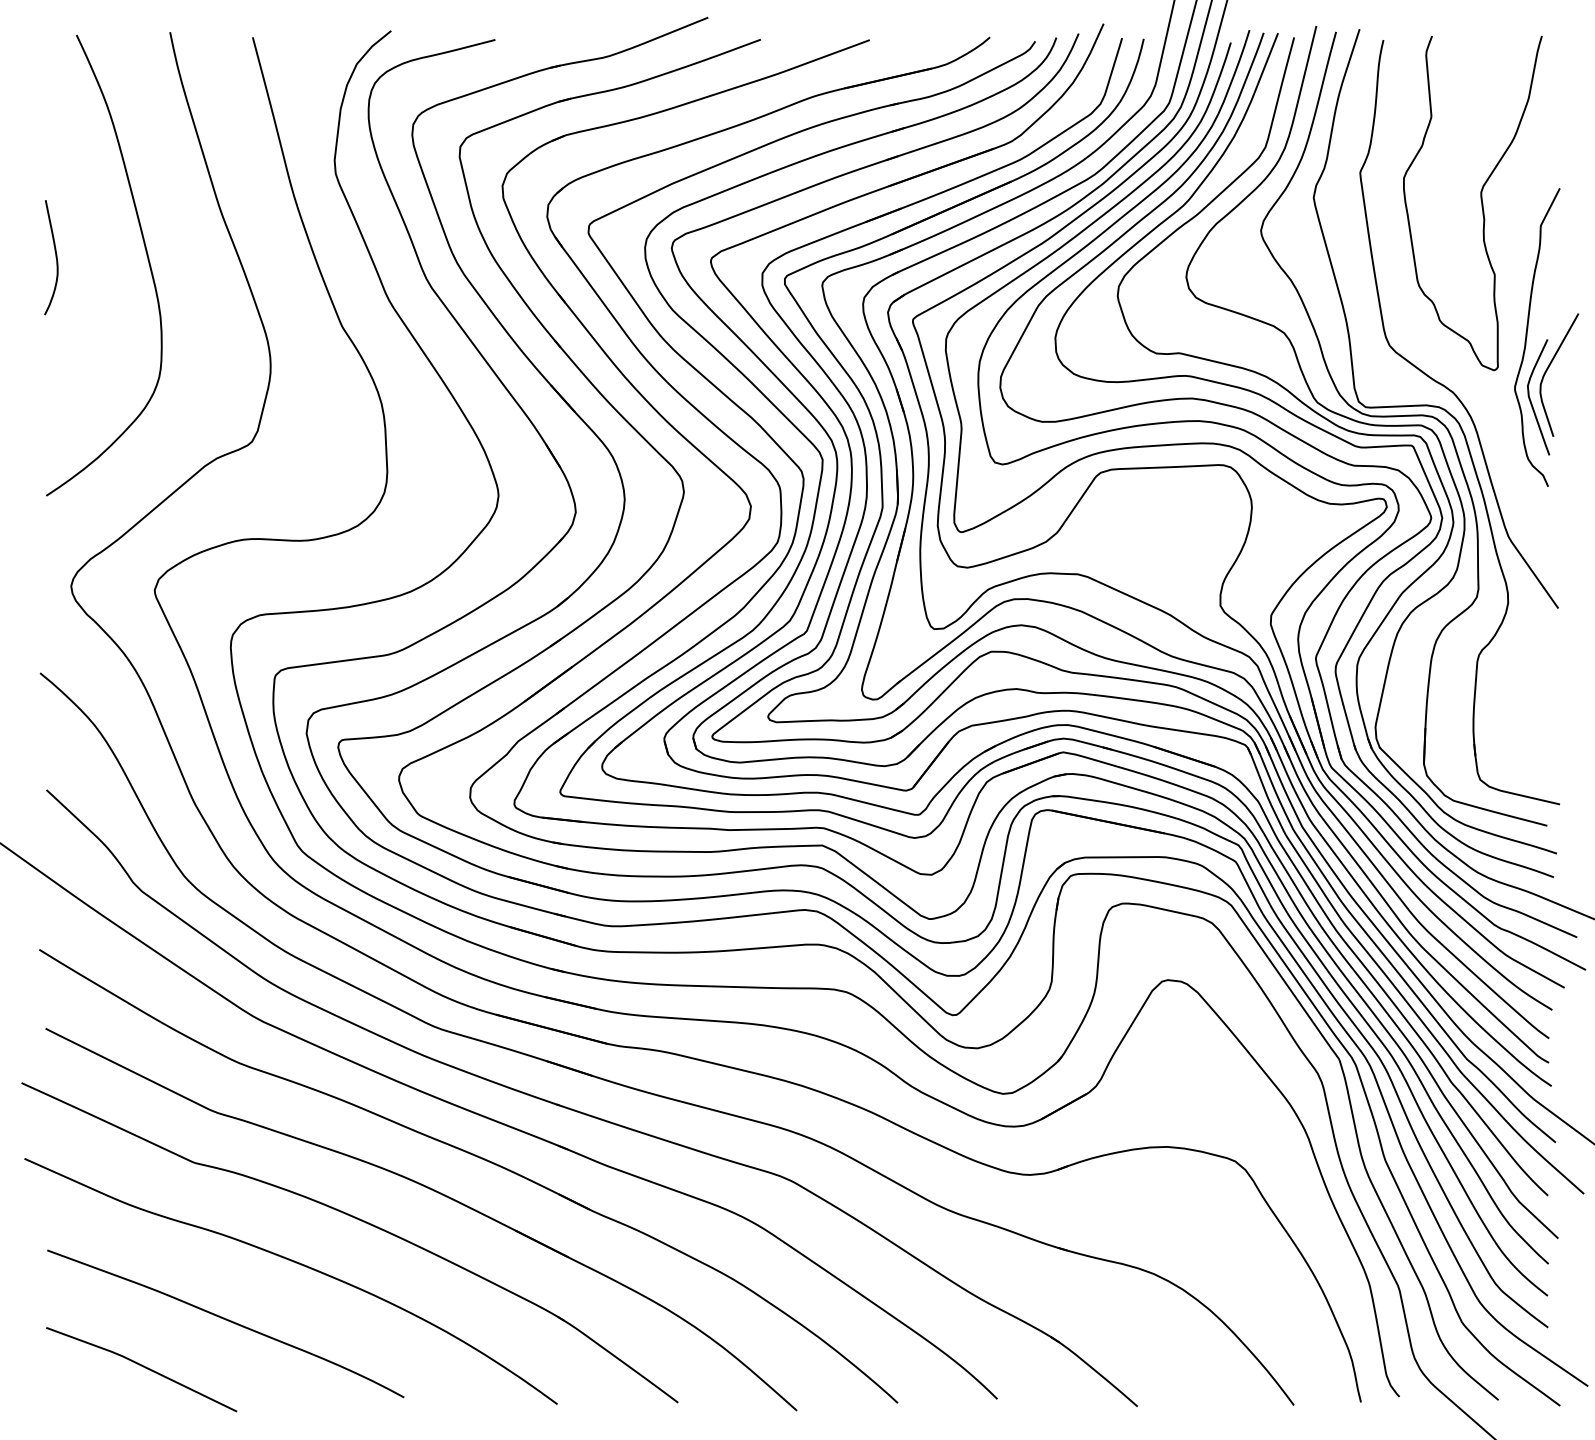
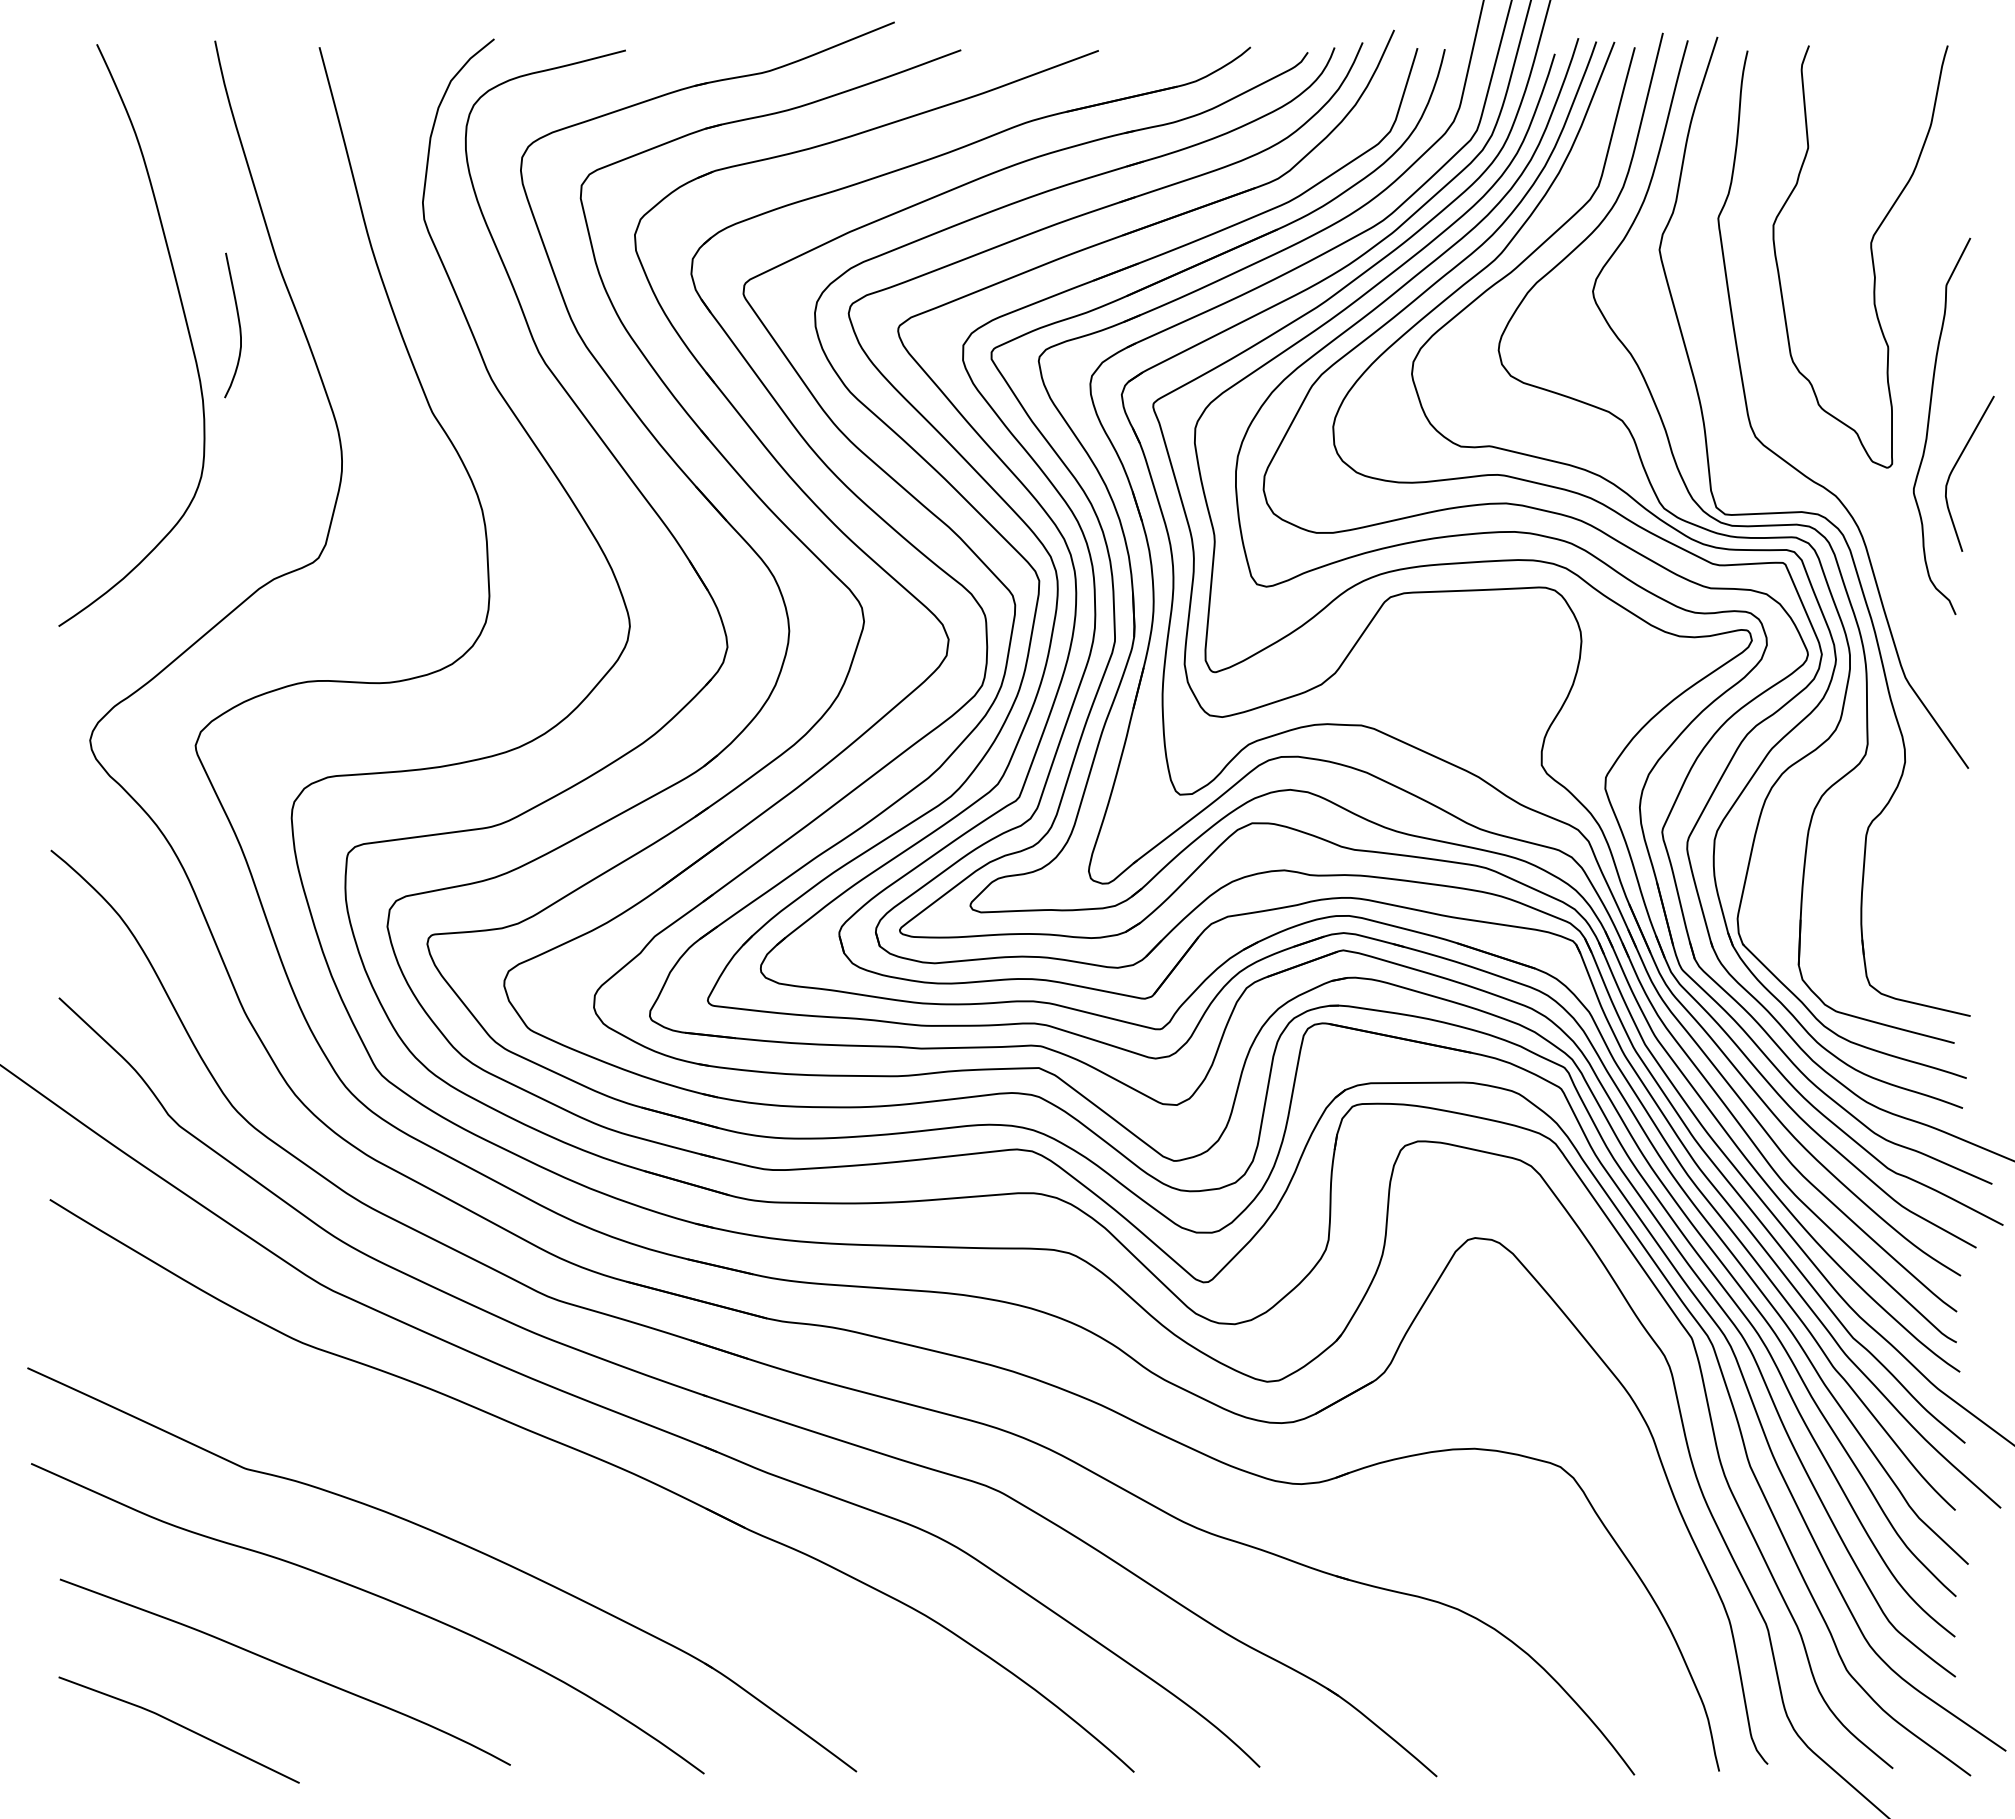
curve: (55, 257) -> (238, 325), moved
curve: (1531, 400) -> (1934, 506), removed
part: (434, 1191) -> (549, 1505), removed

